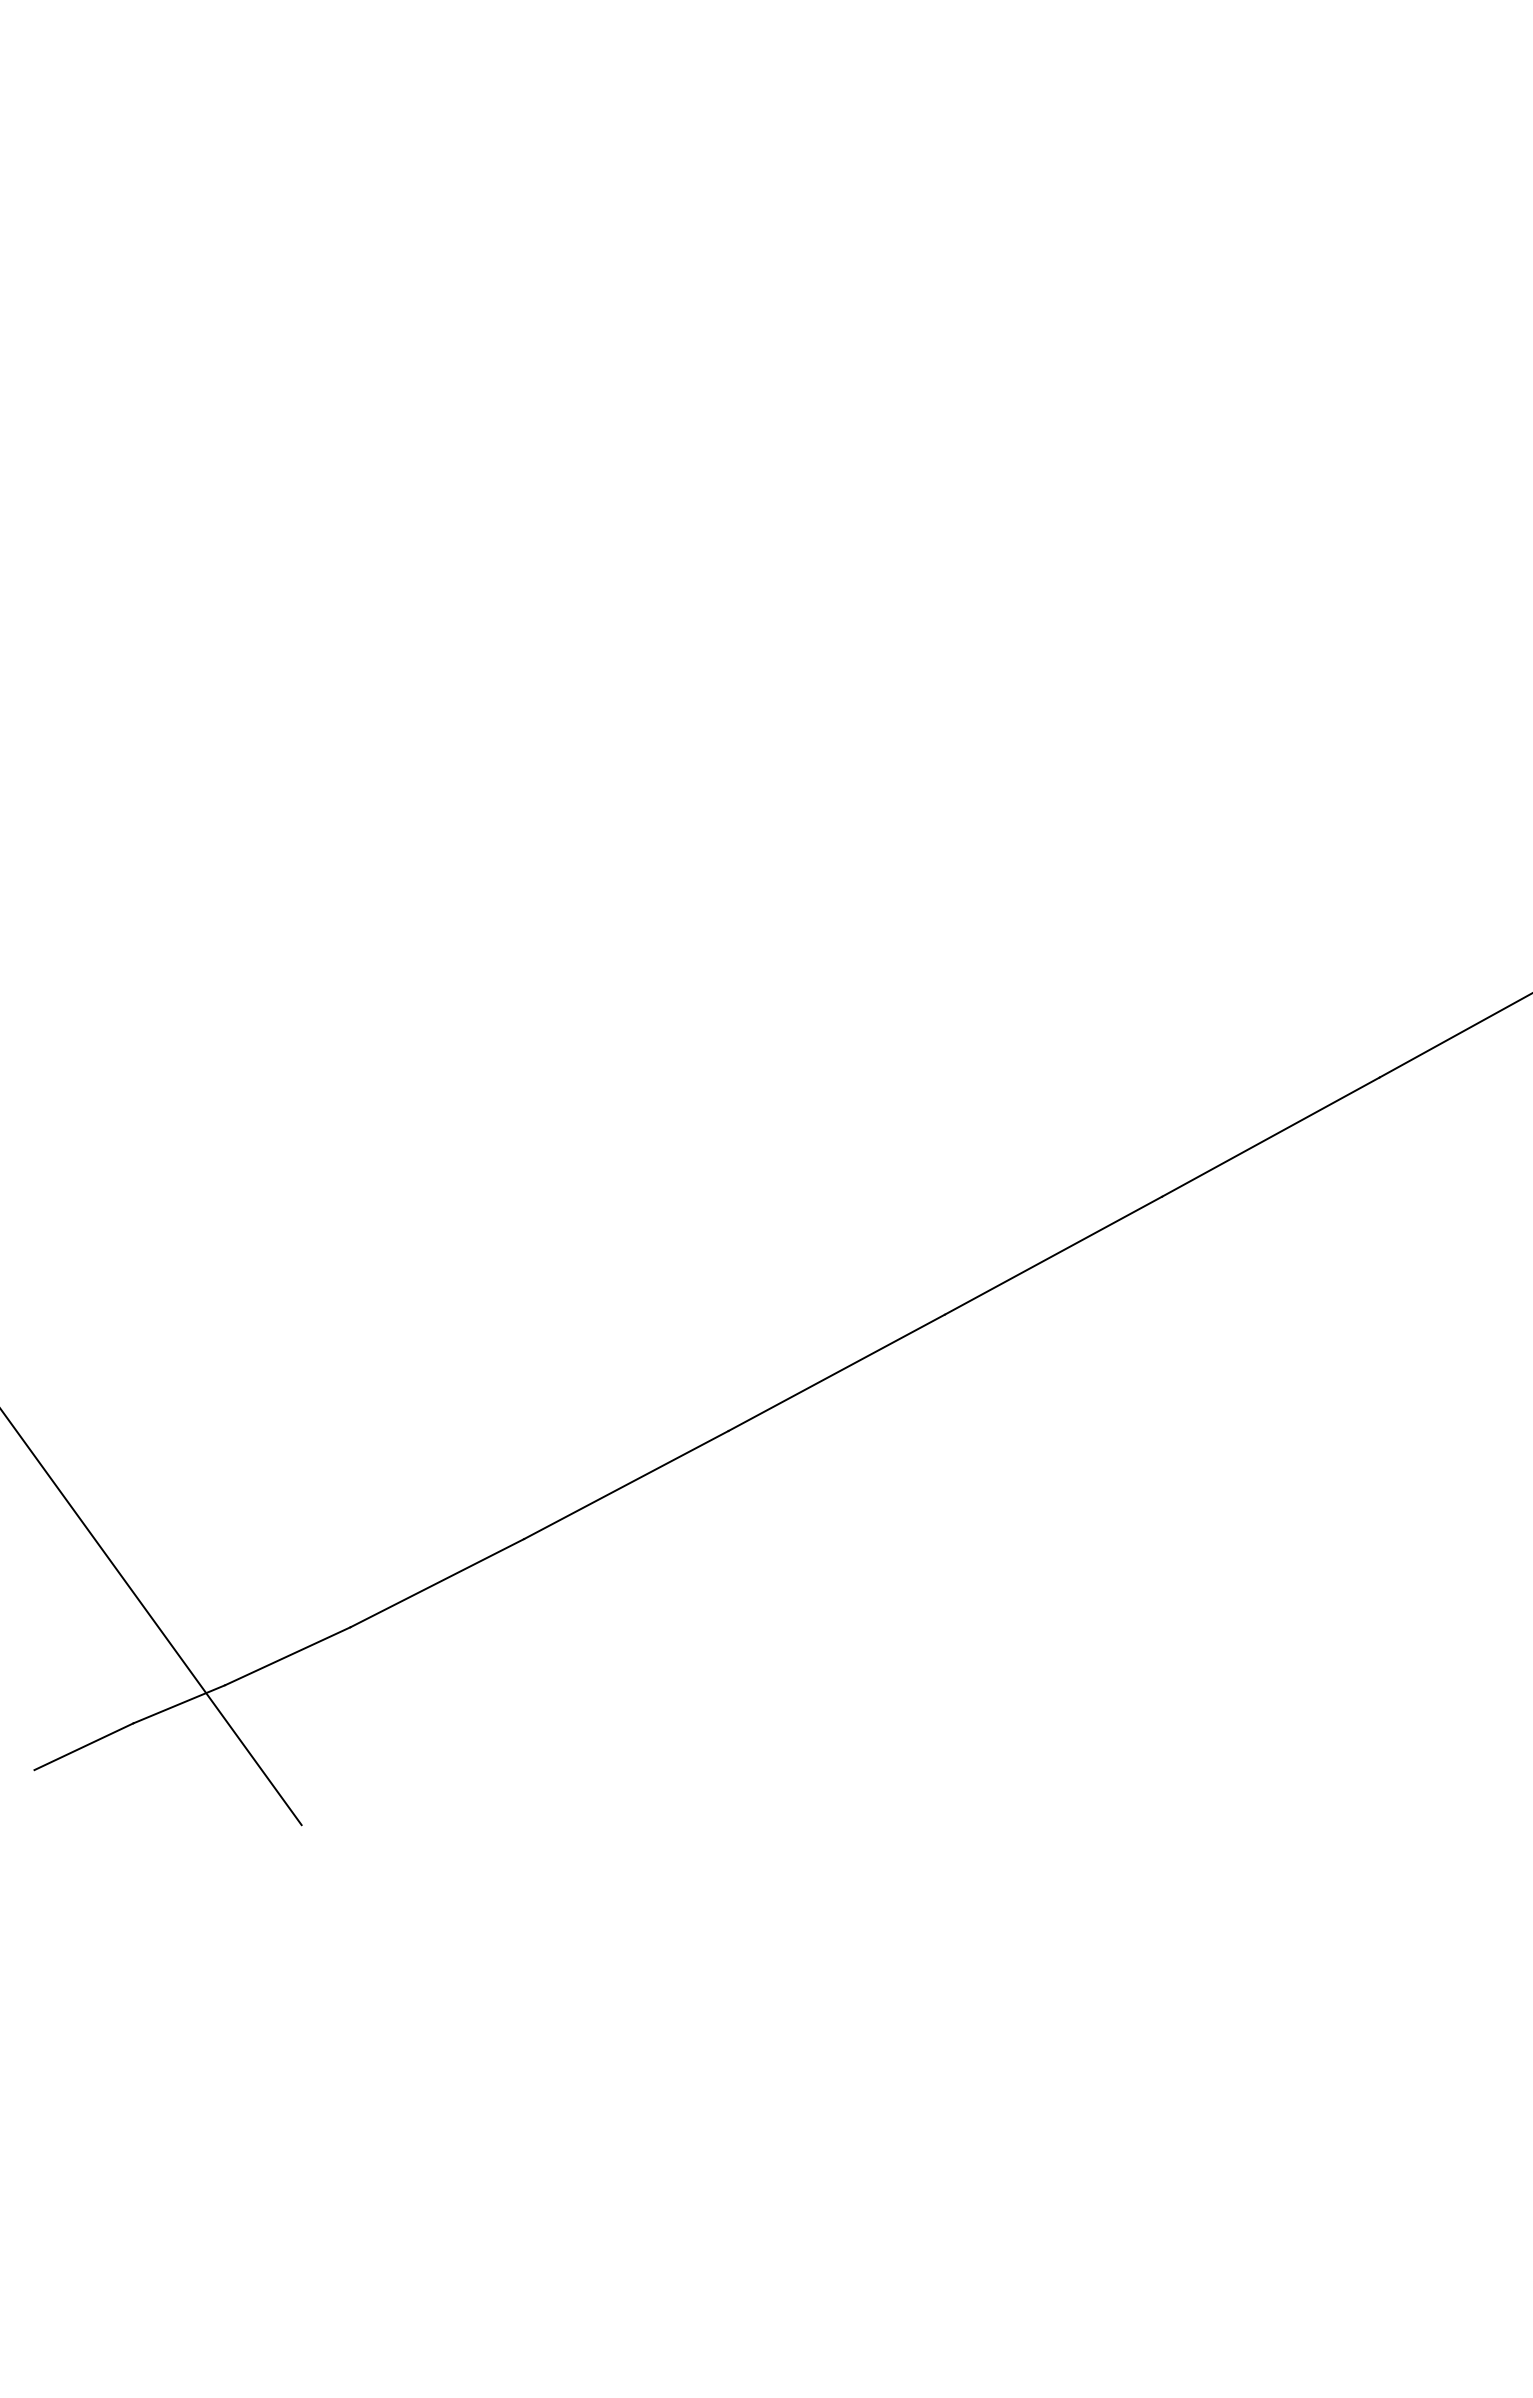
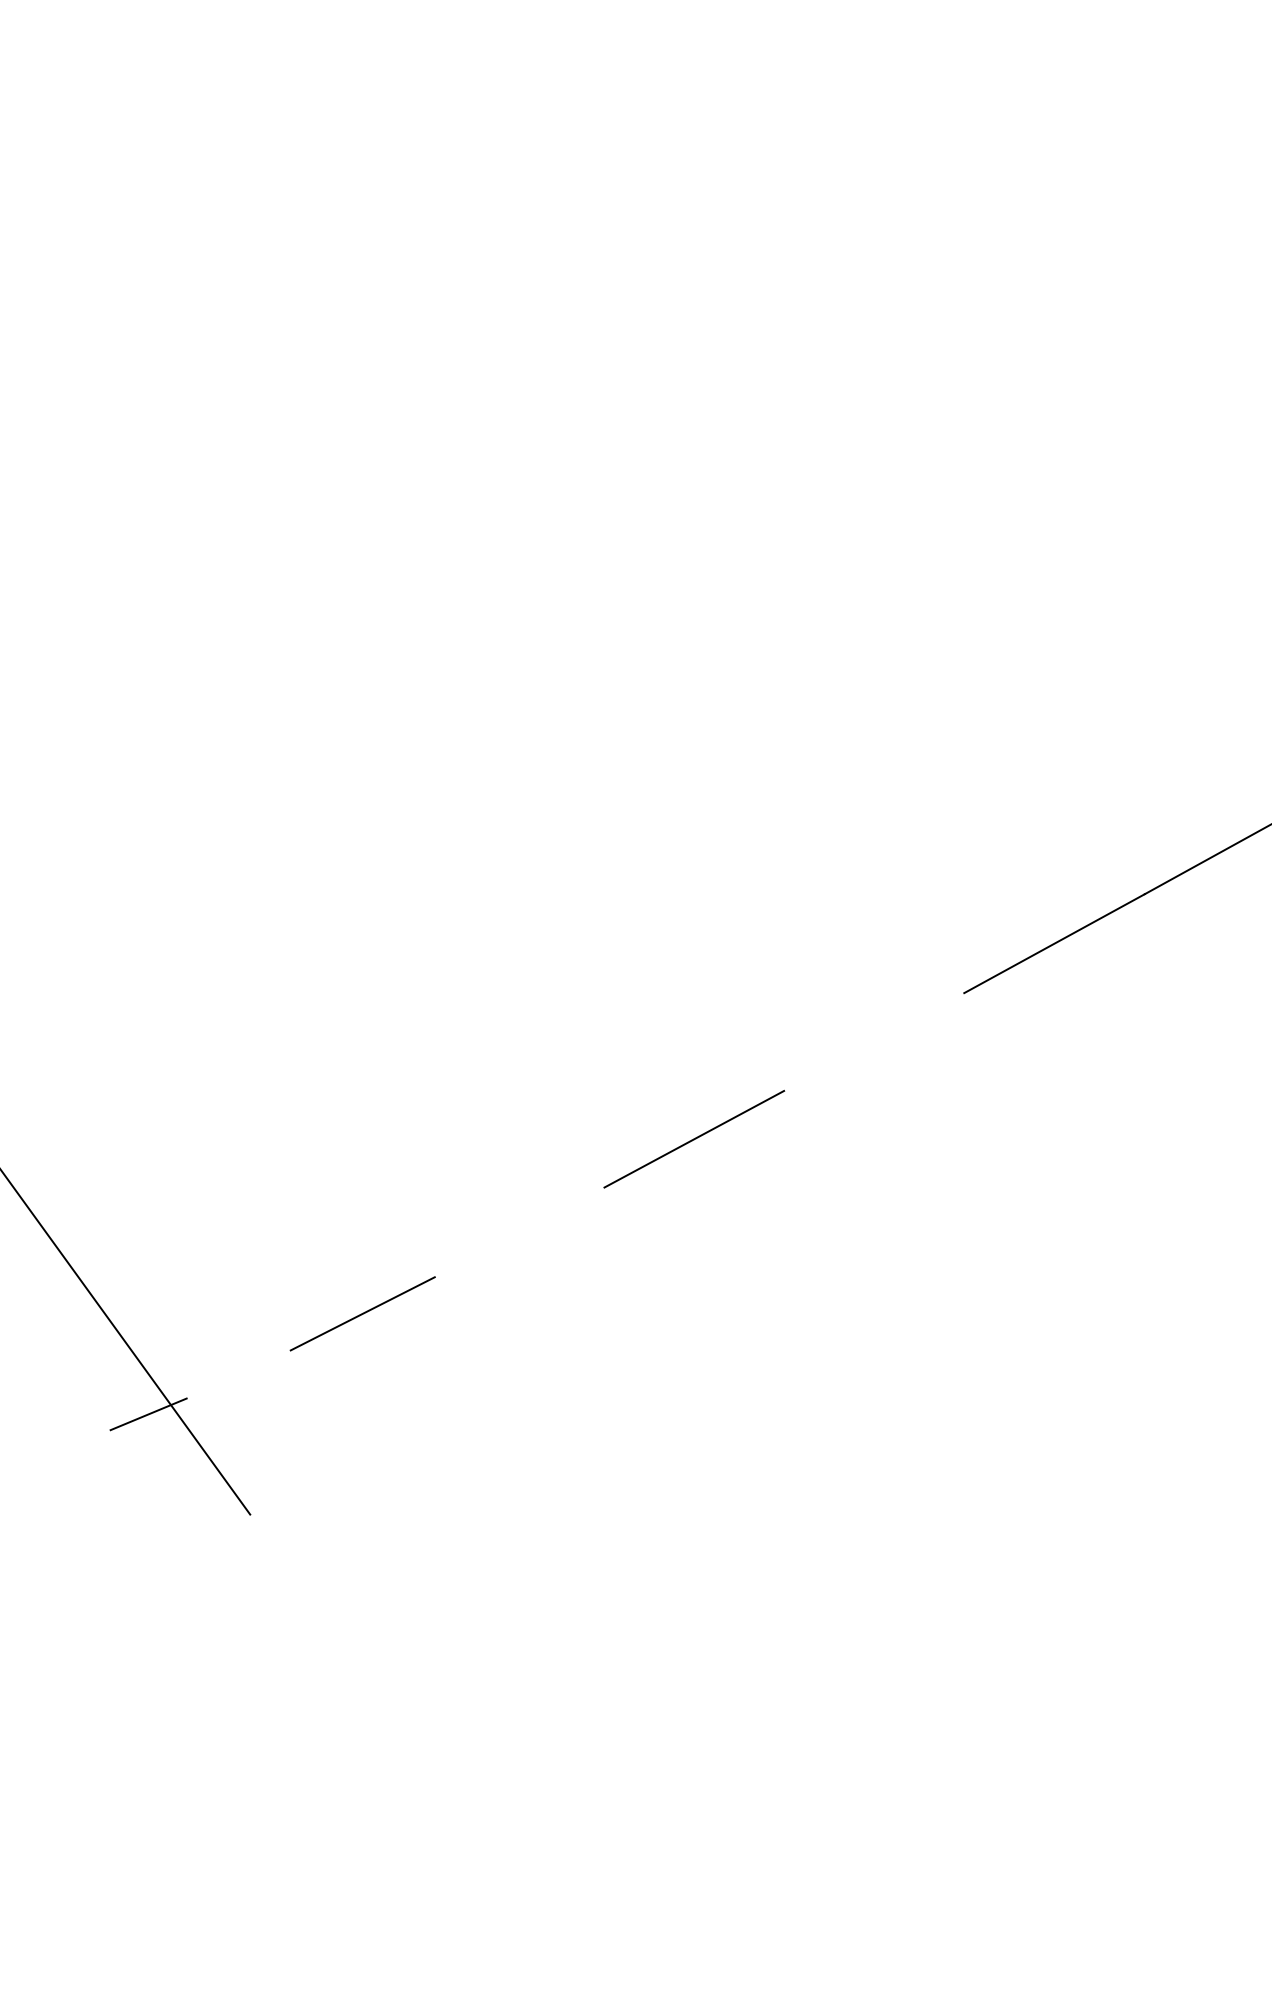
line: (1053, 1255) -> (874, 1041), removed
line: (626, 1485) -> (519, 1232), removed
line: (287, 1656) -> (238, 1374), removed
line: (83, 1746) -> (69, 1449), removed

